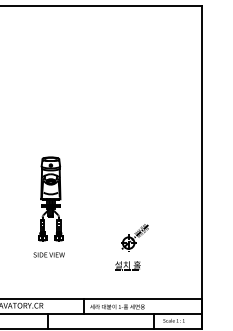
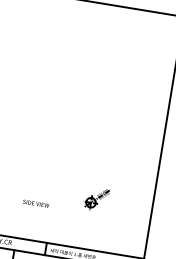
part: (50, 198) -> (32, 155), removed
text: (48, 254) -> (35, 203), moved
part: (127, 265) -> (87, 221), removed

